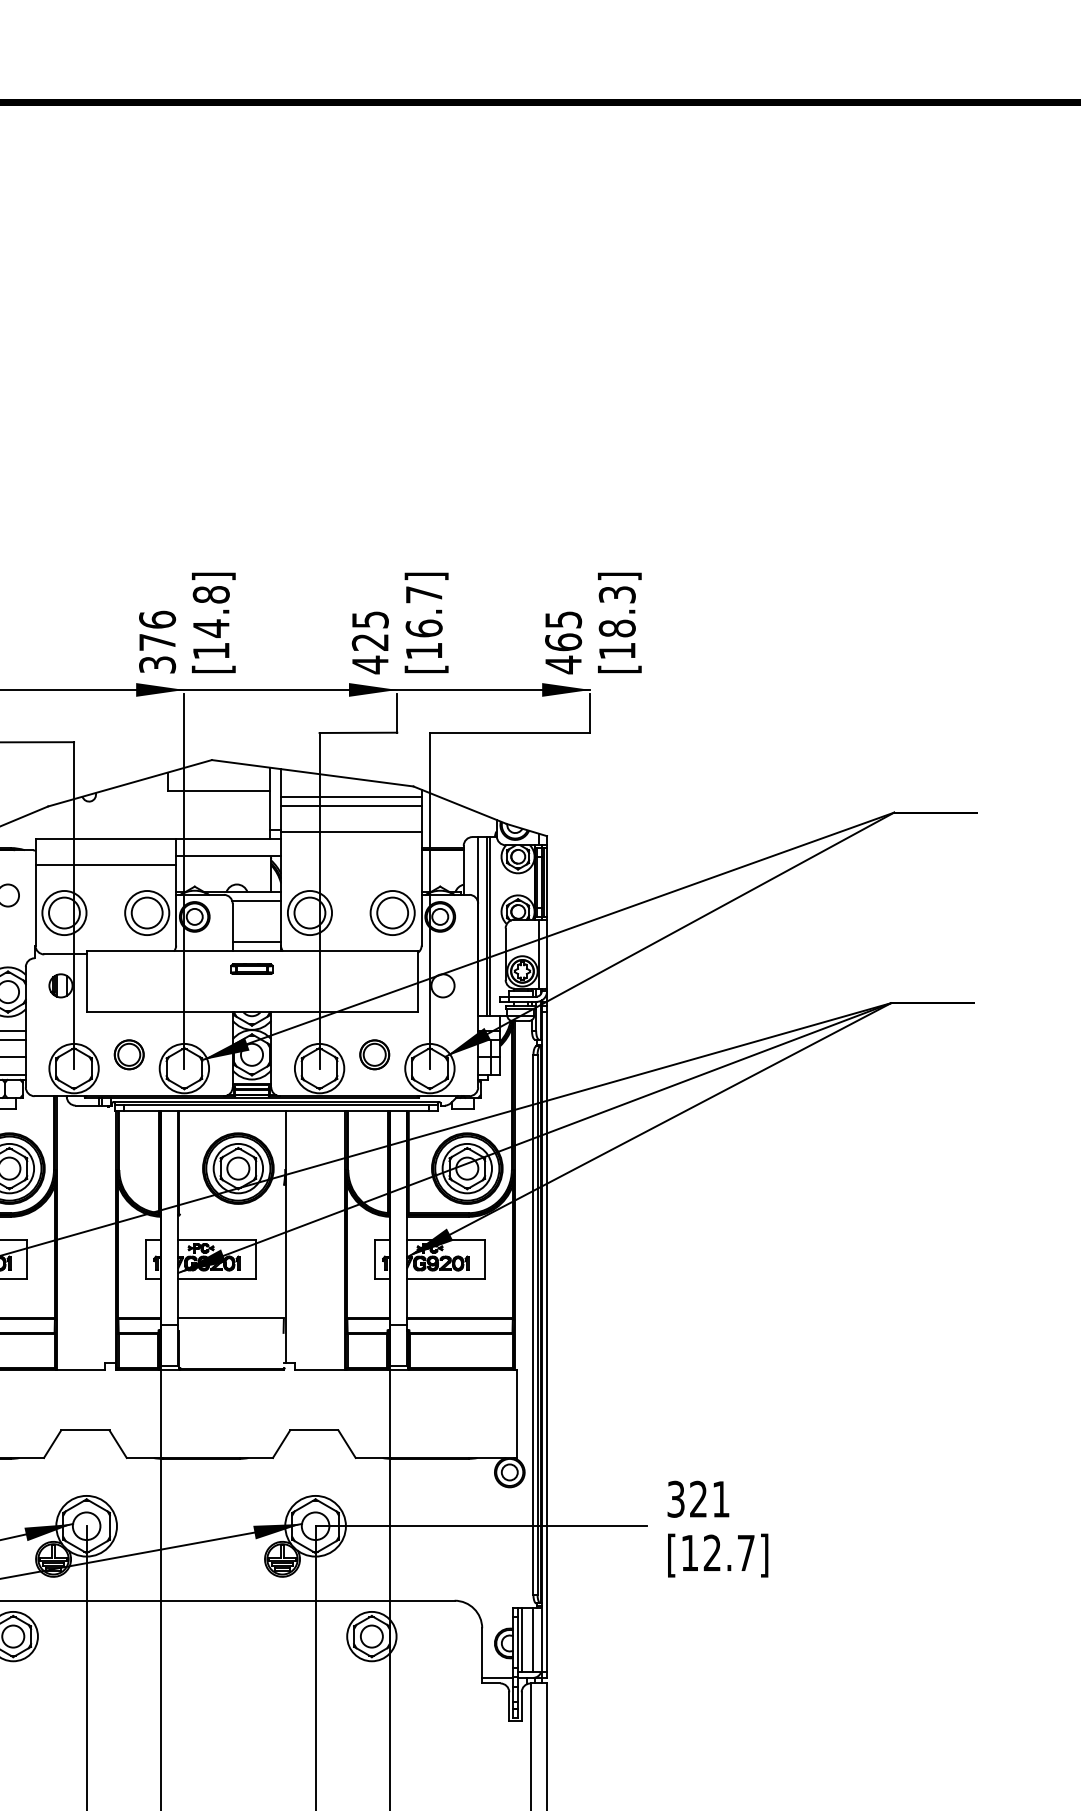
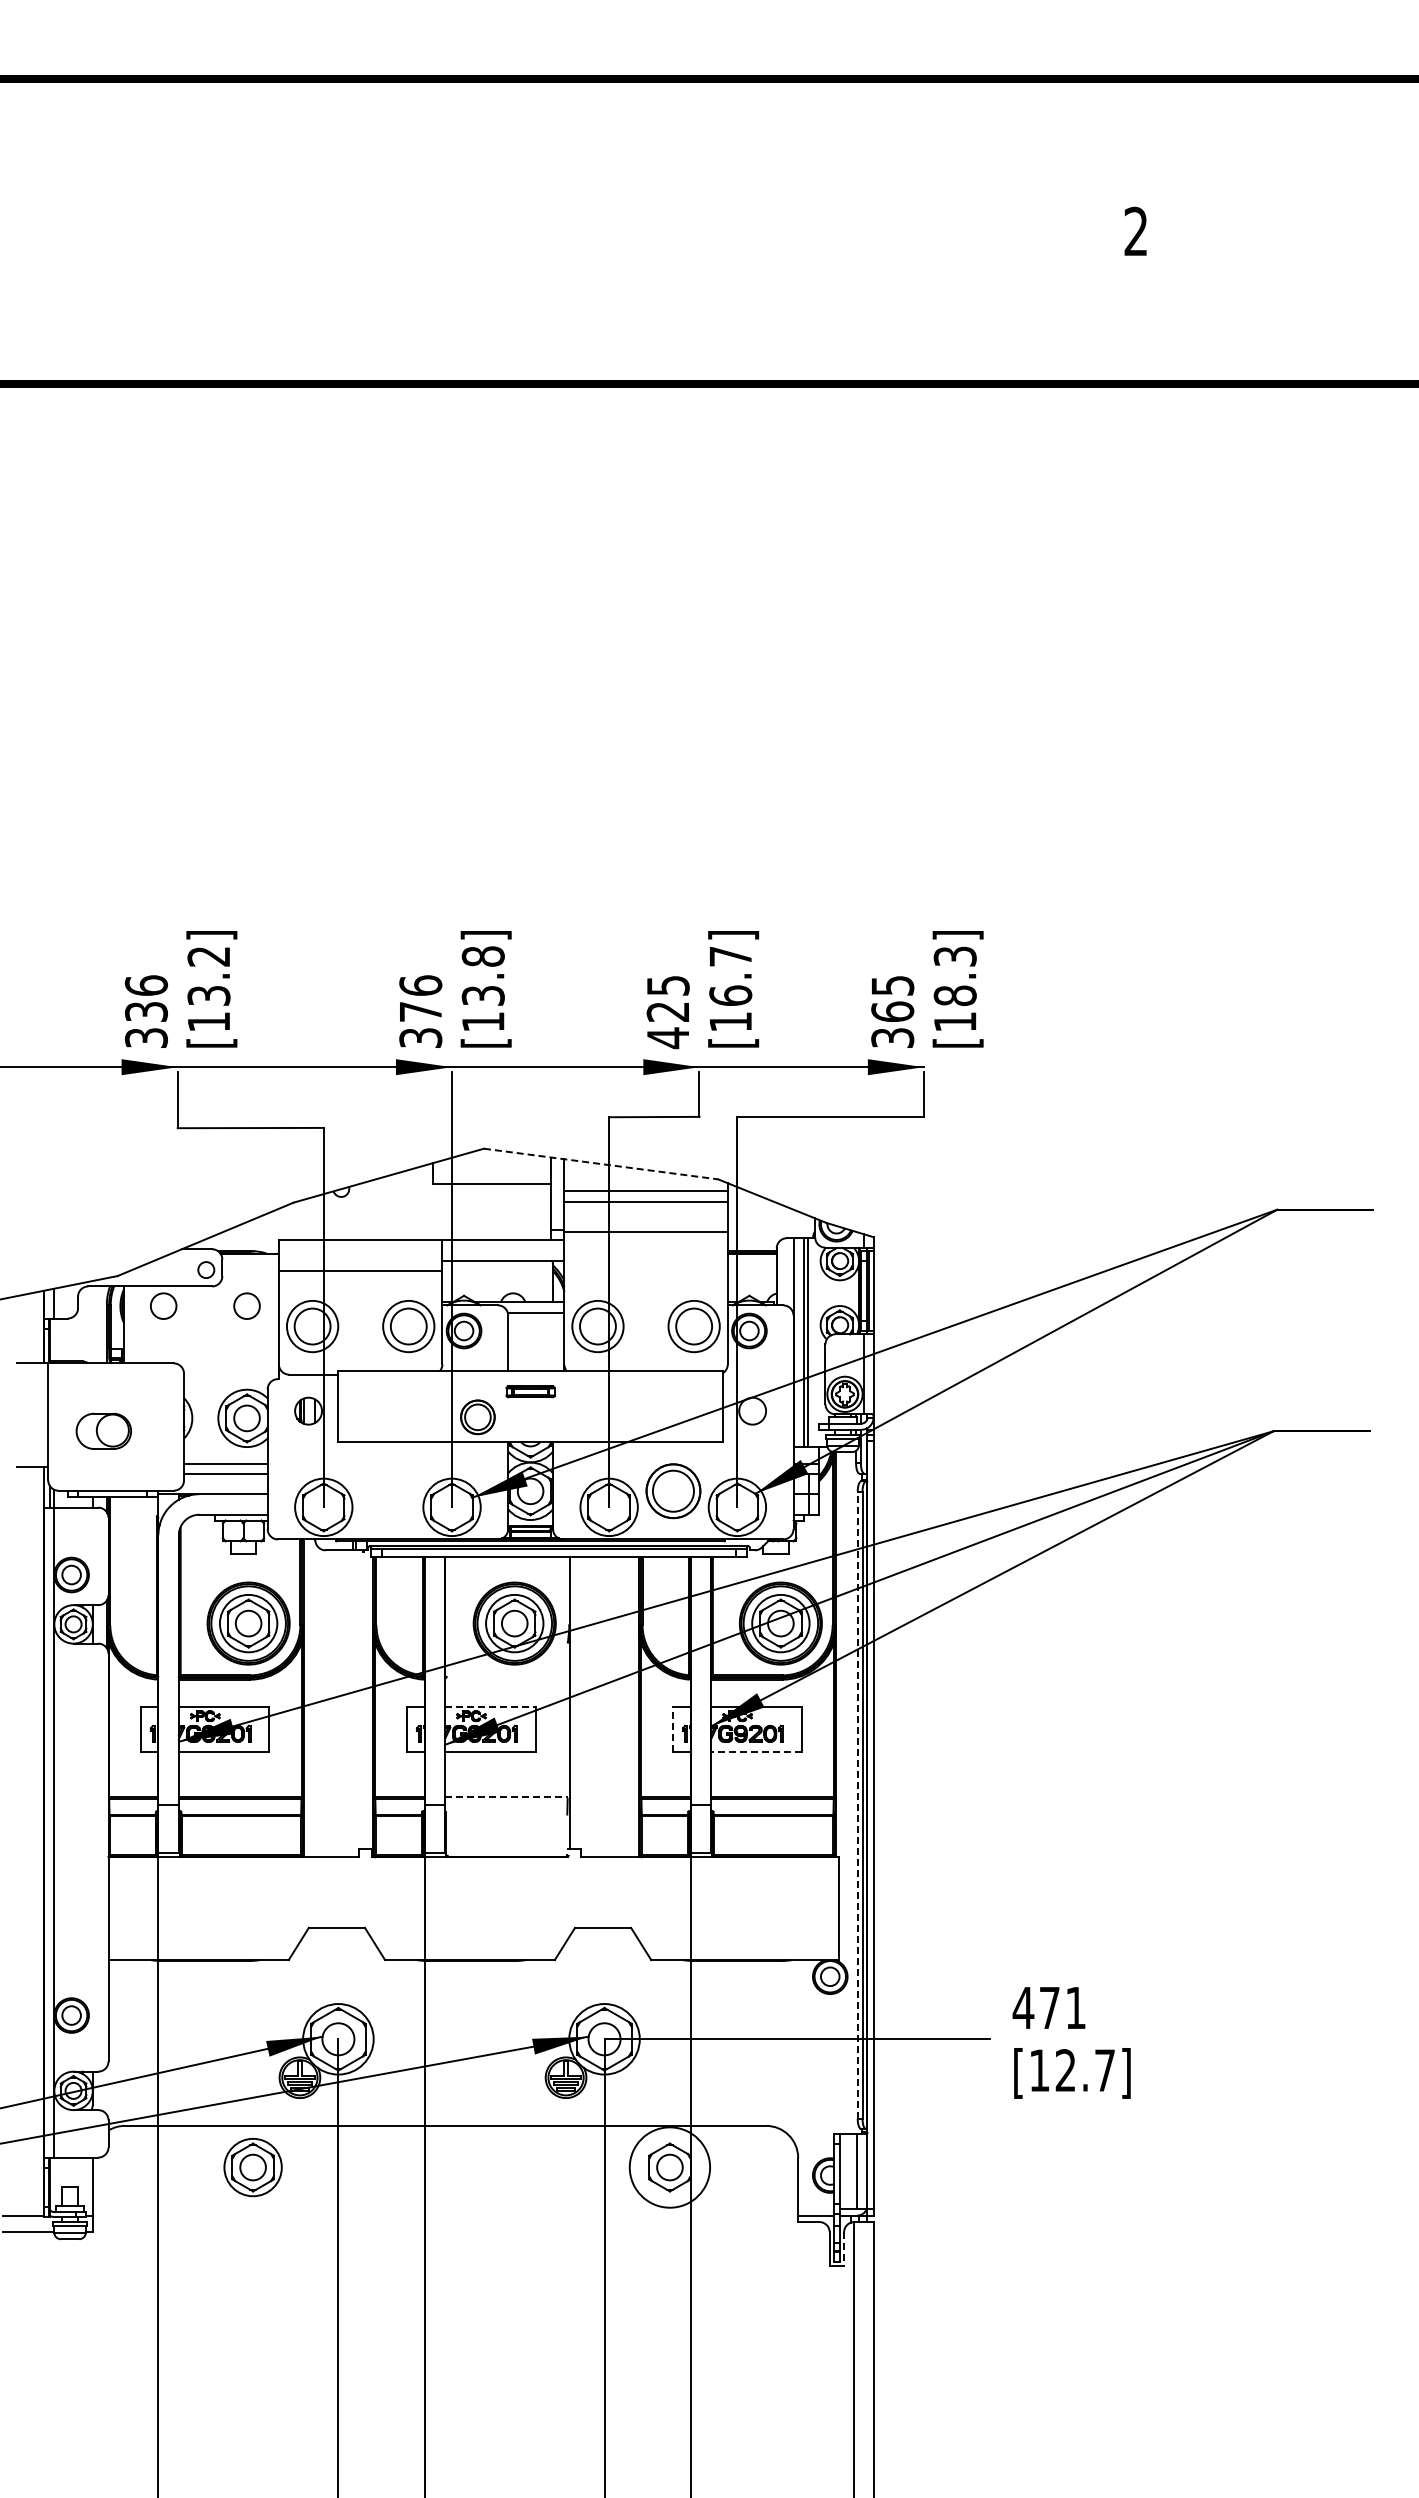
text: (210, 628) -> (482, 995), [14.8] -> [13.8]
text: (563, 665) -> (892, 1038), 465 -> 365
line: (312, 773) -> (601, 1164), solid -> dashed
line: (257, 942) -> (536, 1360), removed
part: (128, 1054) -> (477, 1417), moved
part: (374, 1054) -> (672, 1491), size x1.6
line: (217, 1239) -> (490, 1706), solid -> dashed
line: (374, 1258) -> (673, 1728), solid -> dashed
line: (445, 1278) -> (755, 1751), solid -> dashed
line: (231, 1318) -> (506, 1797), solid -> dashed
line: (533, 1325) -> (857, 1805), solid -> dashed
text: (686, 1498) -> (1035, 2007), 321 -> 471
circle: (371, 1636) -> (669, 2167), size x1.4
line: (522, 1639) -> (844, 2171), removed
line: (522, 1707) -> (844, 2249), solid -> dashed

